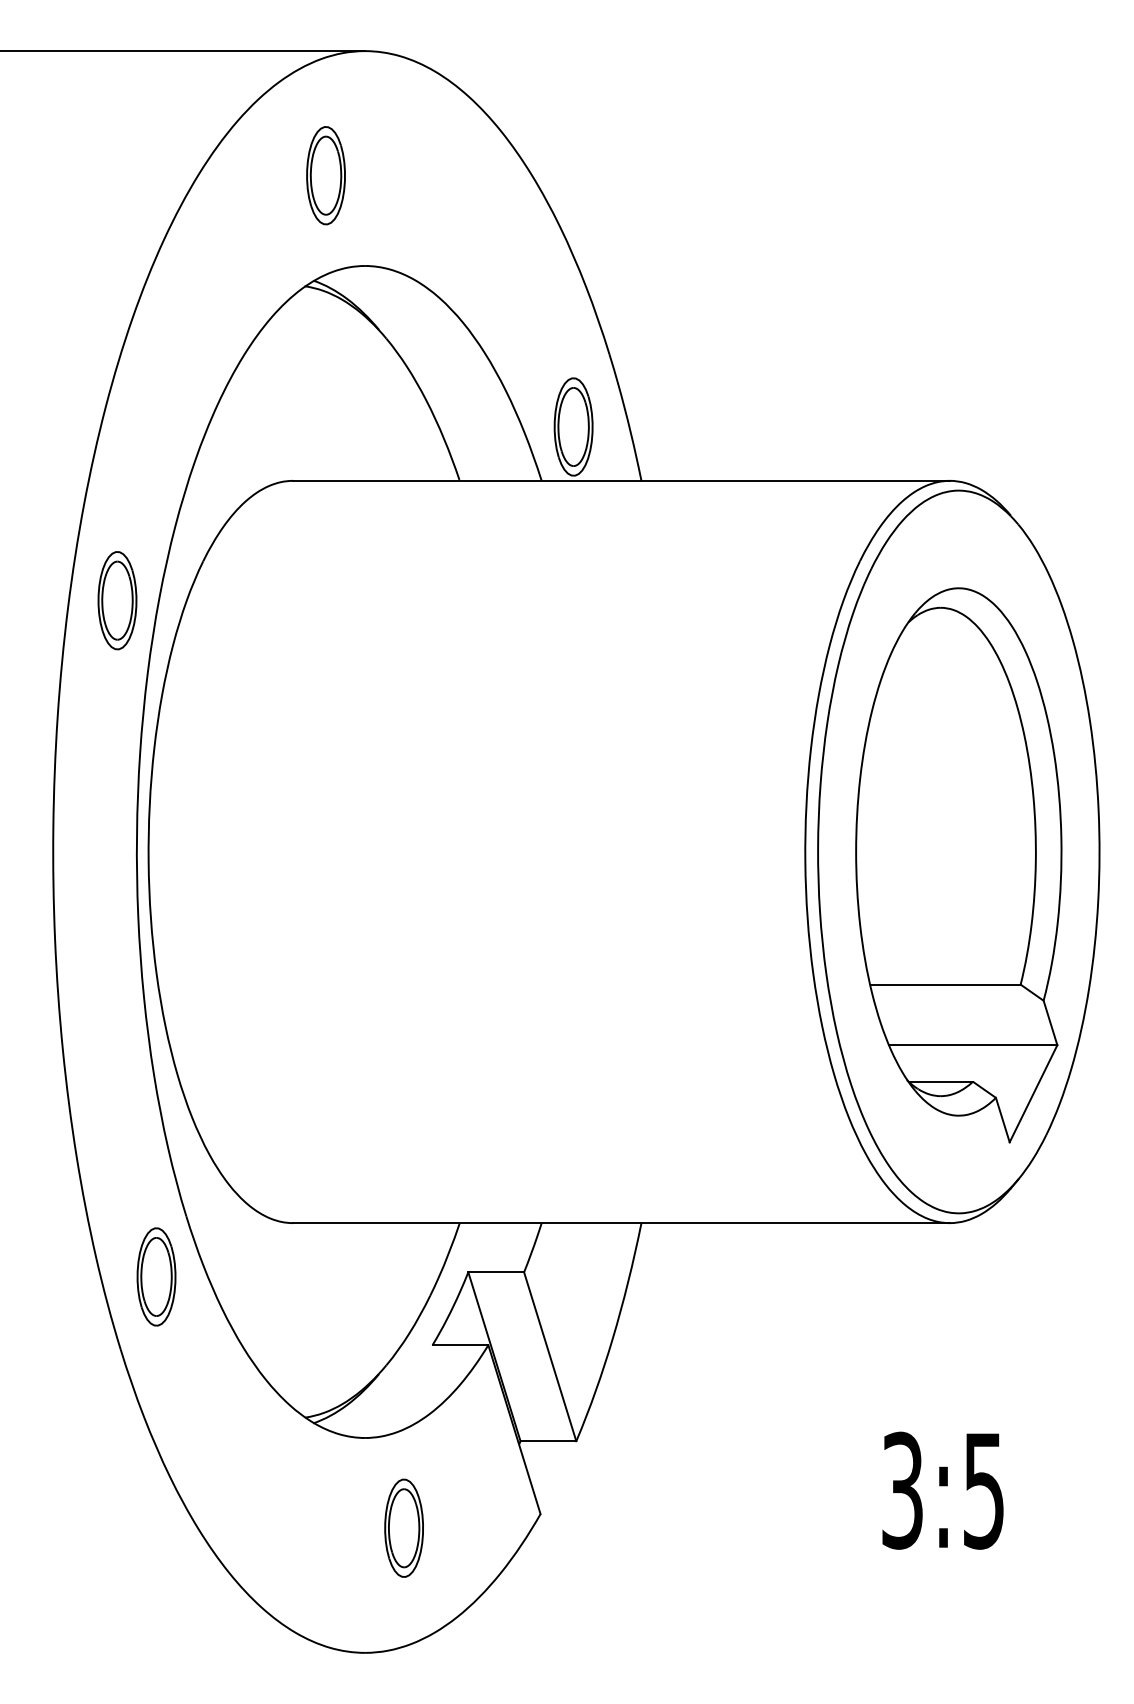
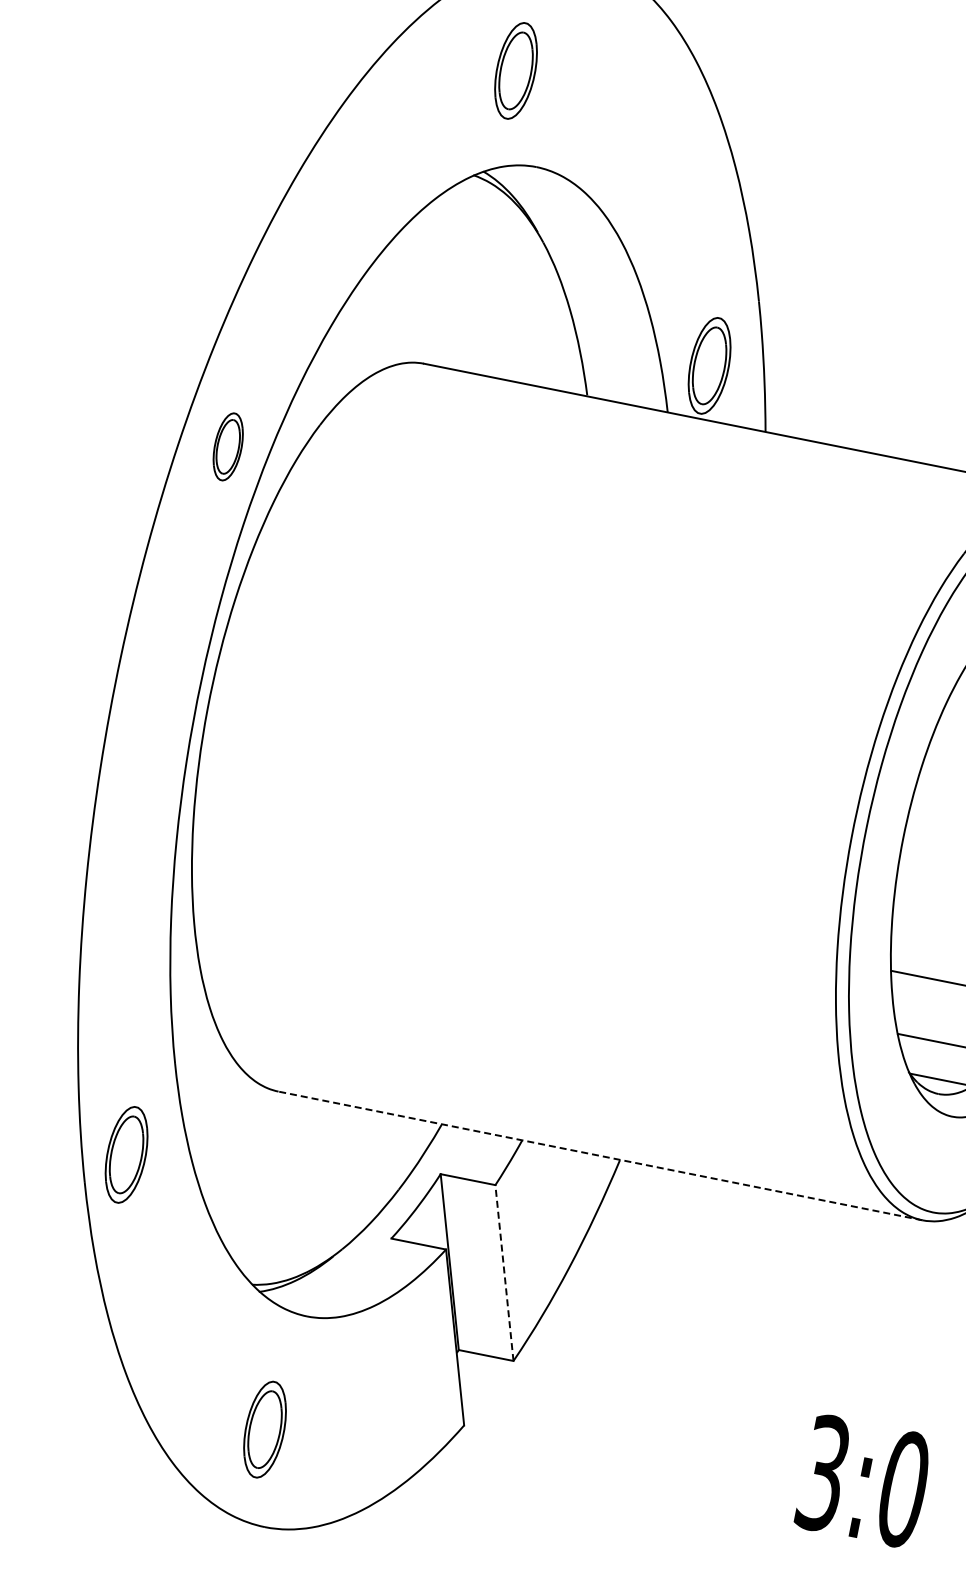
part: (117, 600) -> (228, 446), size x0.7
line: (620, 1223) -> (599, 1156), solid -> dashed
part: (156, 1276) -> (126, 1154), moved
line: (550, 1356) -> (504, 1272), solid -> dashed
text: (984, 1490) -> (904, 1489), 3:5 -> 3:0
part: (403, 1527) -> (264, 1428), moved

